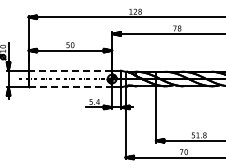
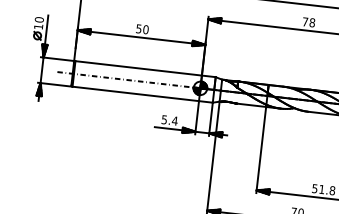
line: (70, 70) -> (138, 68), dashed -> solid
line: (71, 87) -> (136, 94), dashed -> solid

